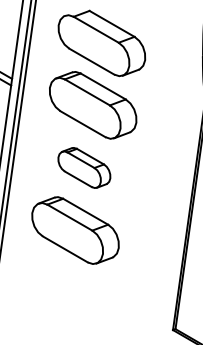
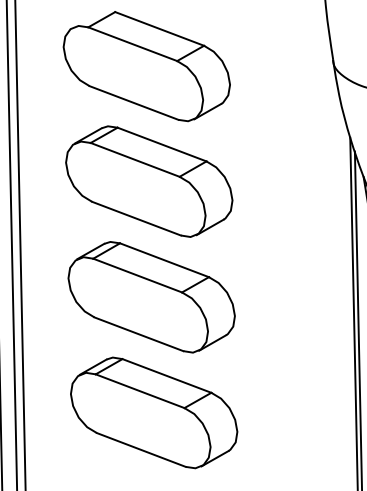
part: (84, 167) -> (151, 296), size x1.67

